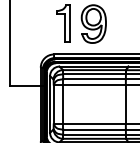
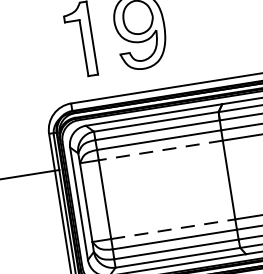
line: (94, 84) -> (160, 150), solid -> dashed
line: (95, 124) -> (175, 229), solid -> dashed

